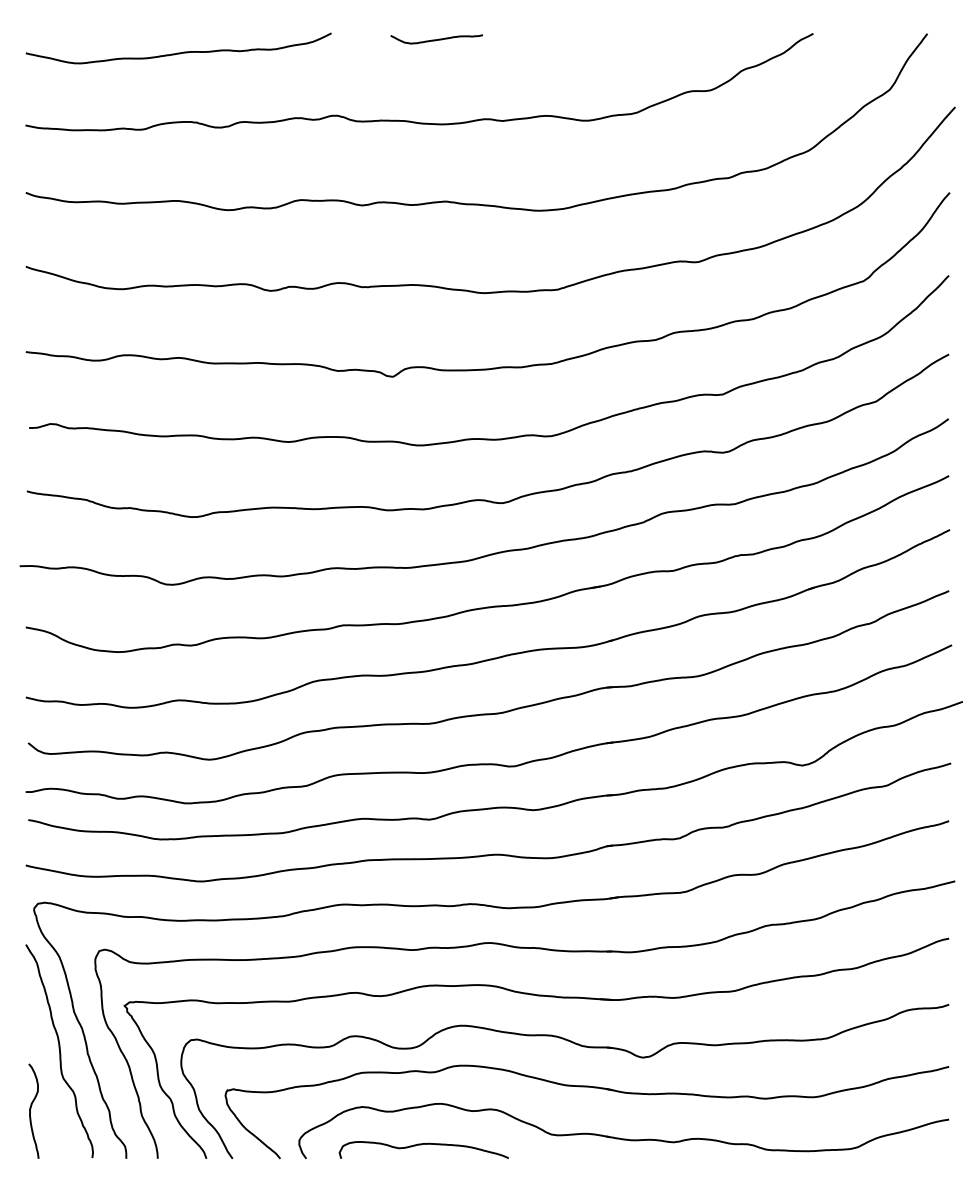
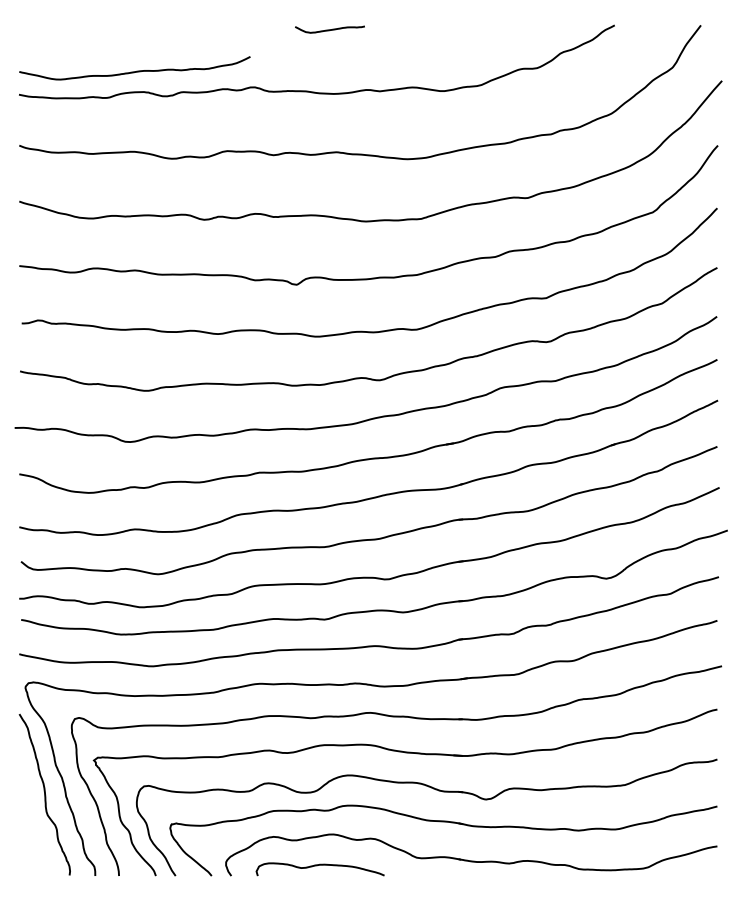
curve: (178, 52) -> (134, 71), moved
curve: (31, 1108) -> (23, 838), removed

